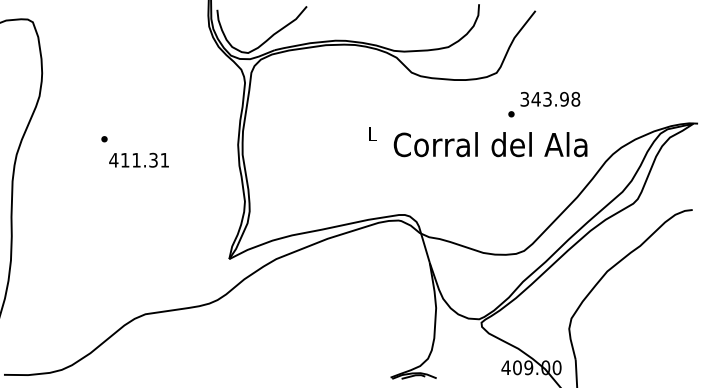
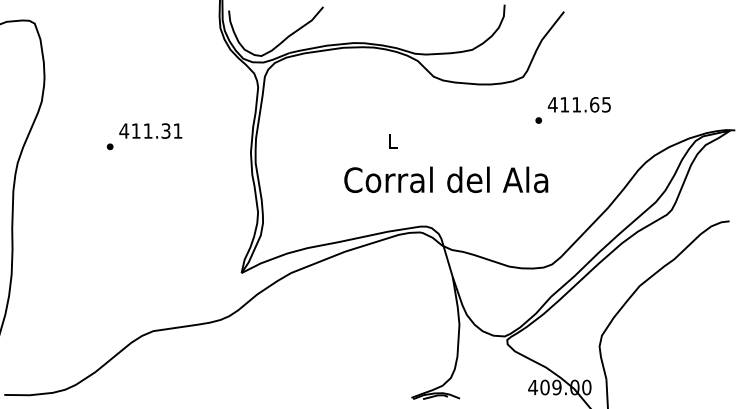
text: (550, 98) -> (579, 103), 343.98 -> 411.65
text: (490, 144) -> (446, 179), moved
text: (138, 159) -> (150, 130), moved

